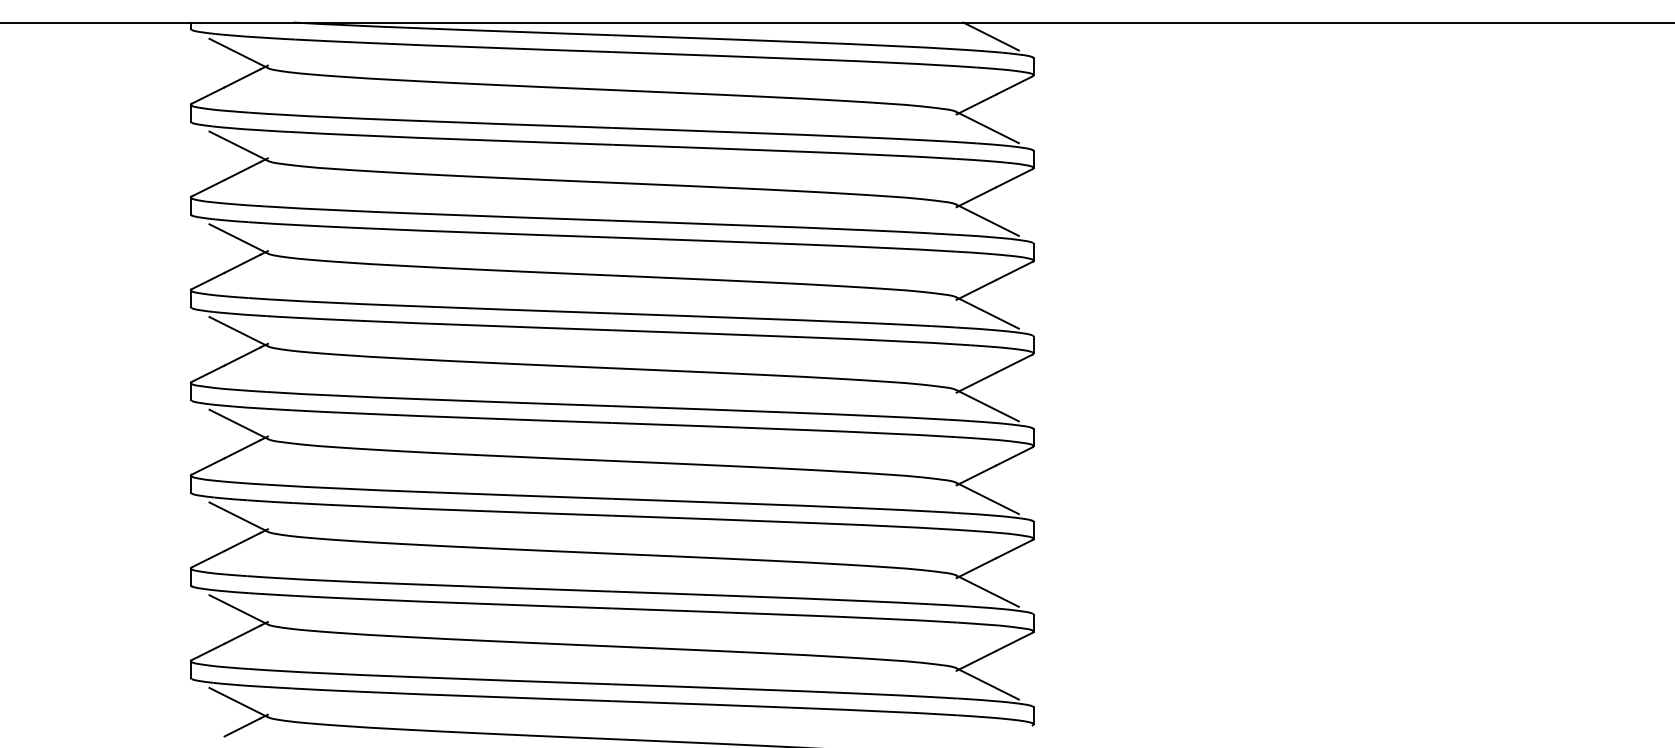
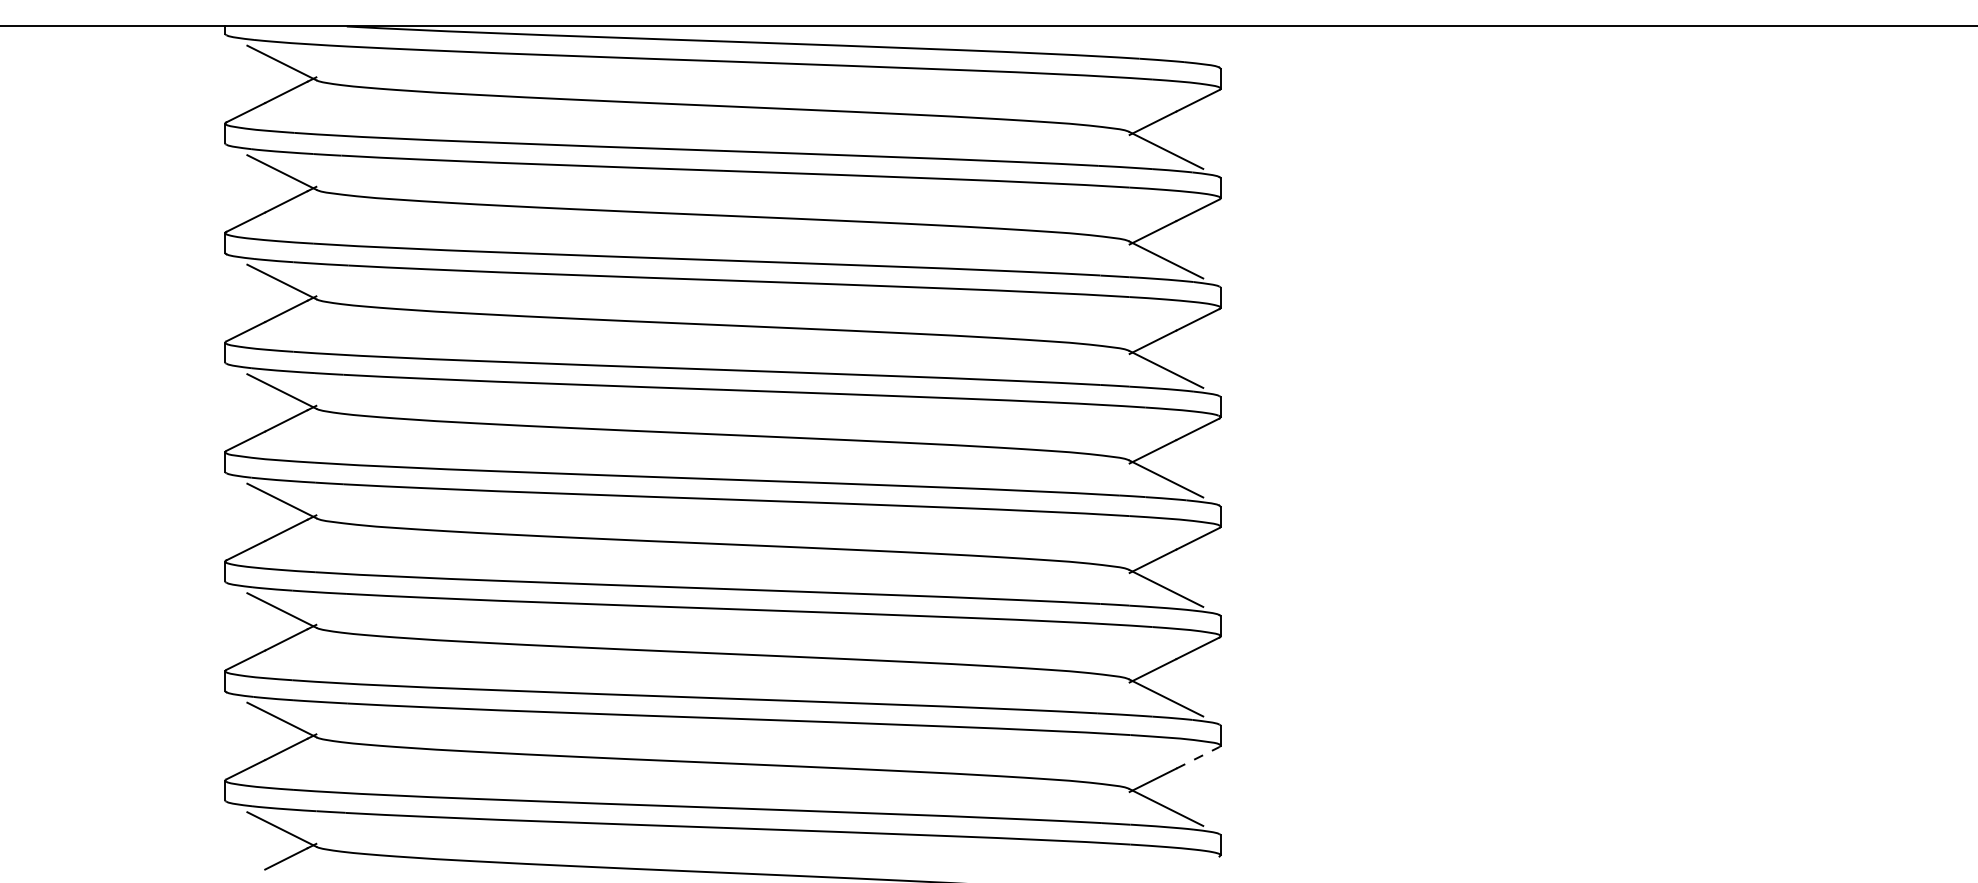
line: (991, 36) -> (1170, 42), removed
line: (1014, 641) -> (1198, 757), solid -> dashed

